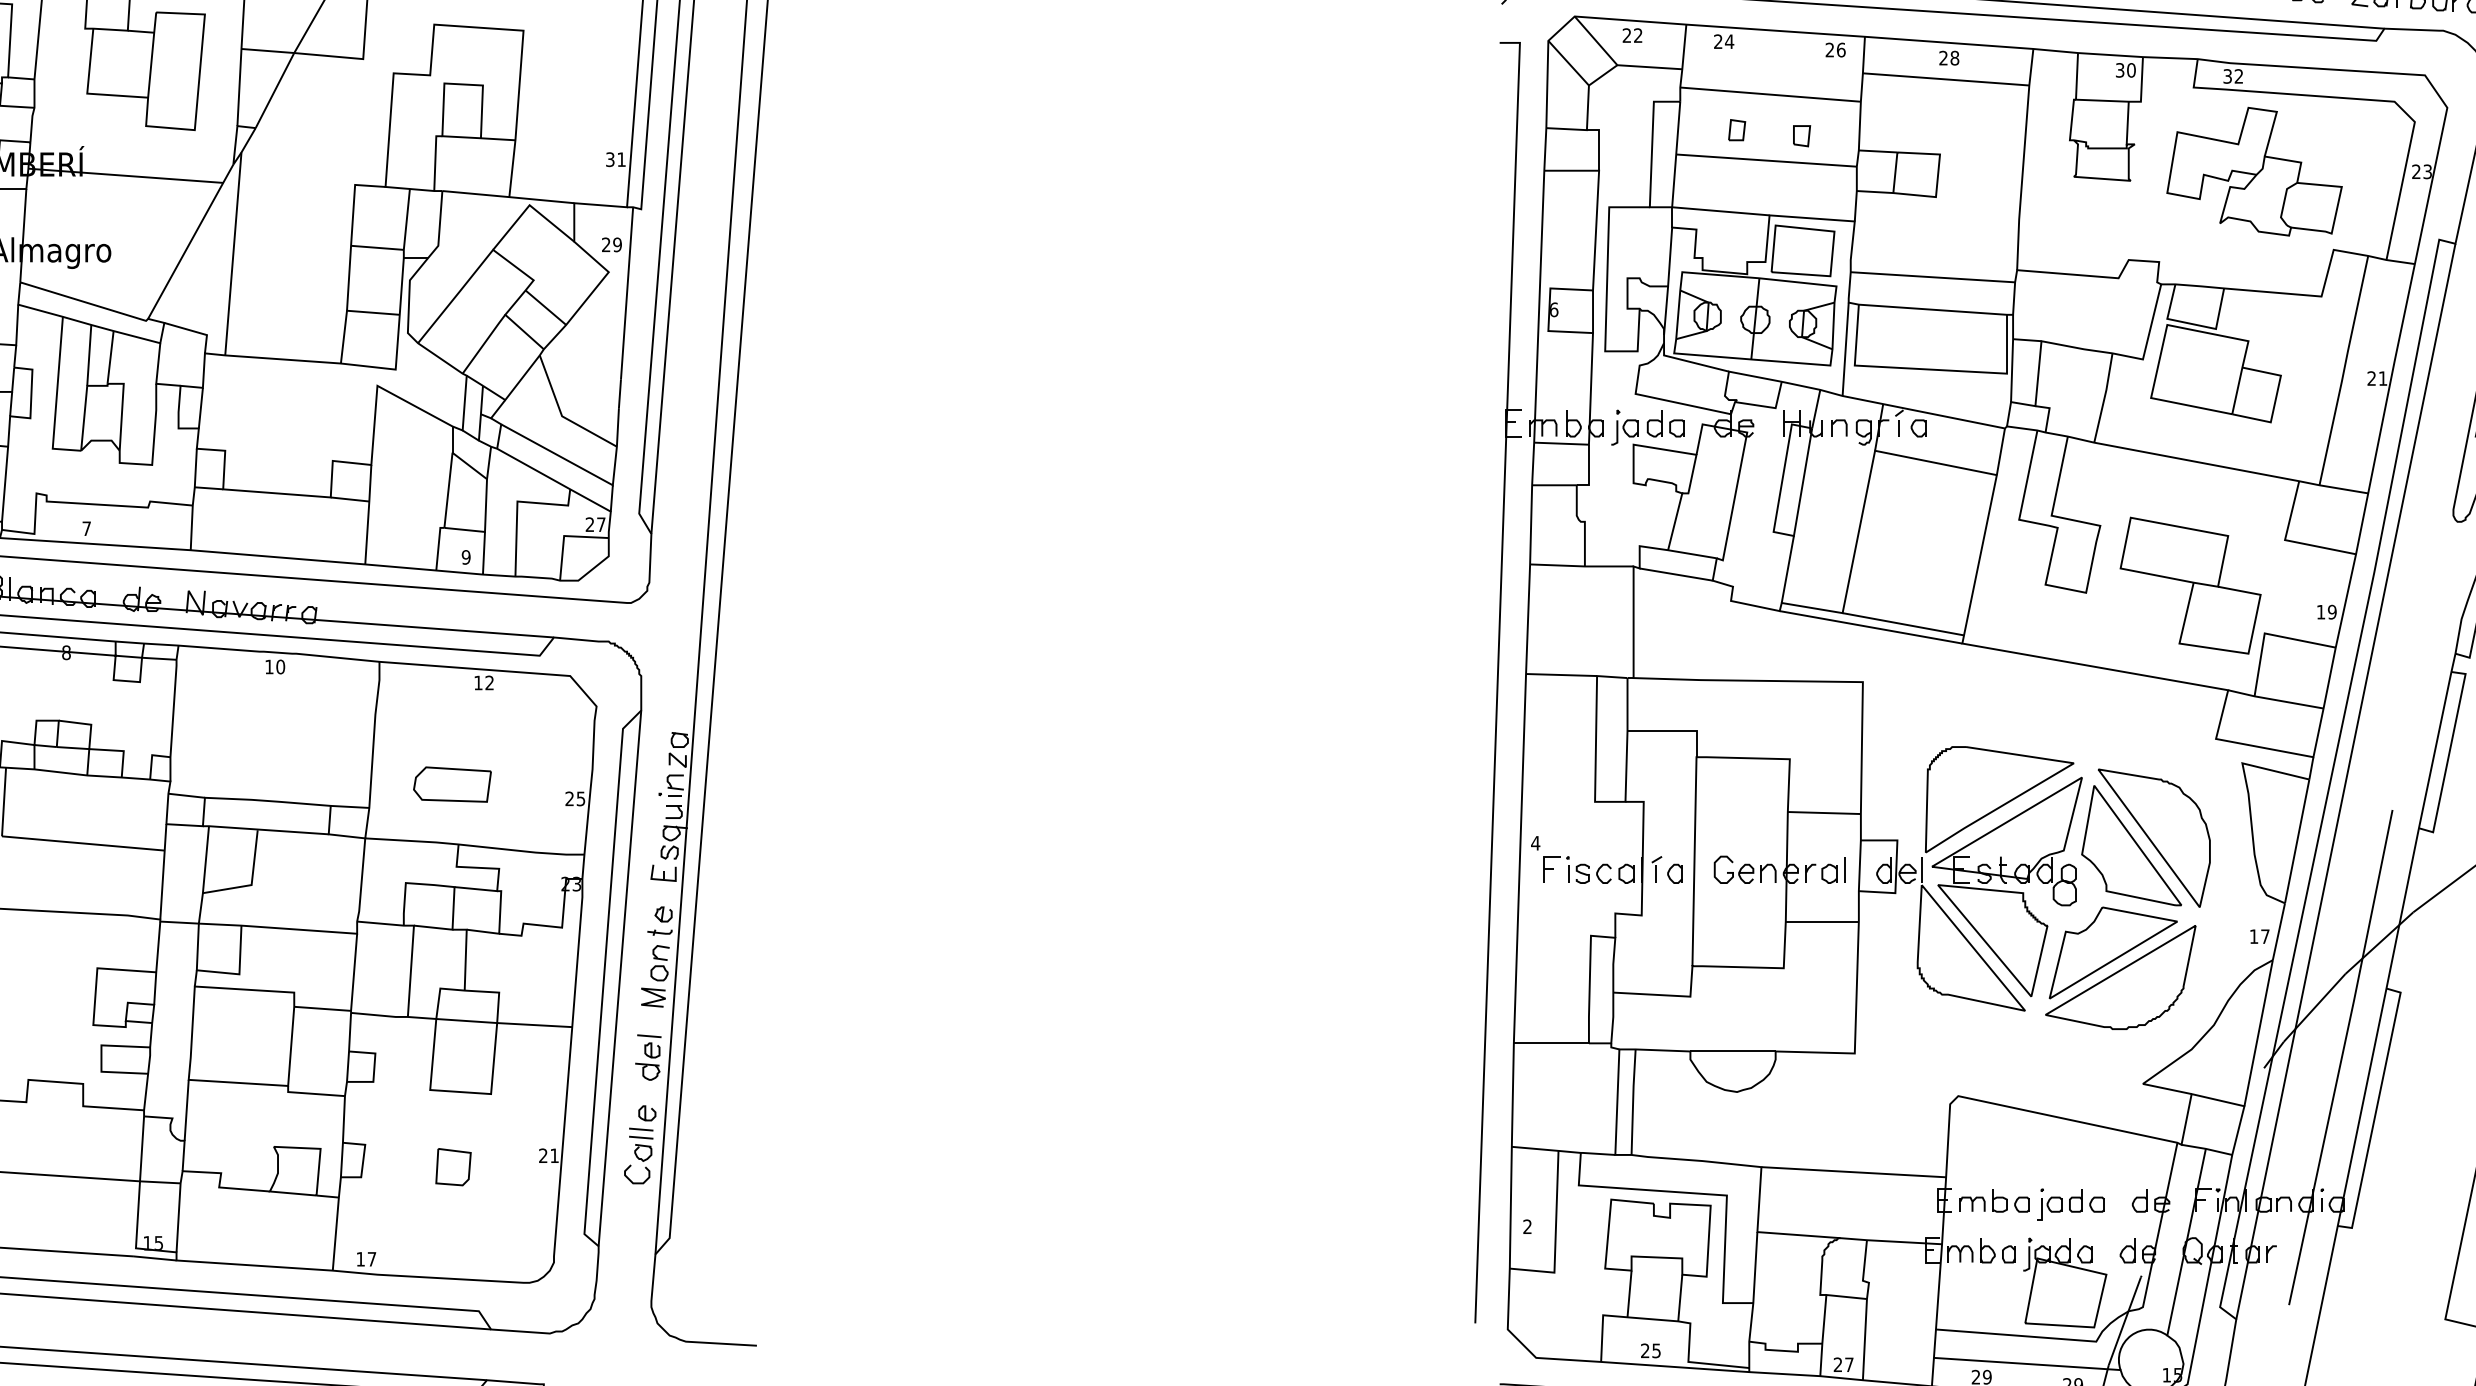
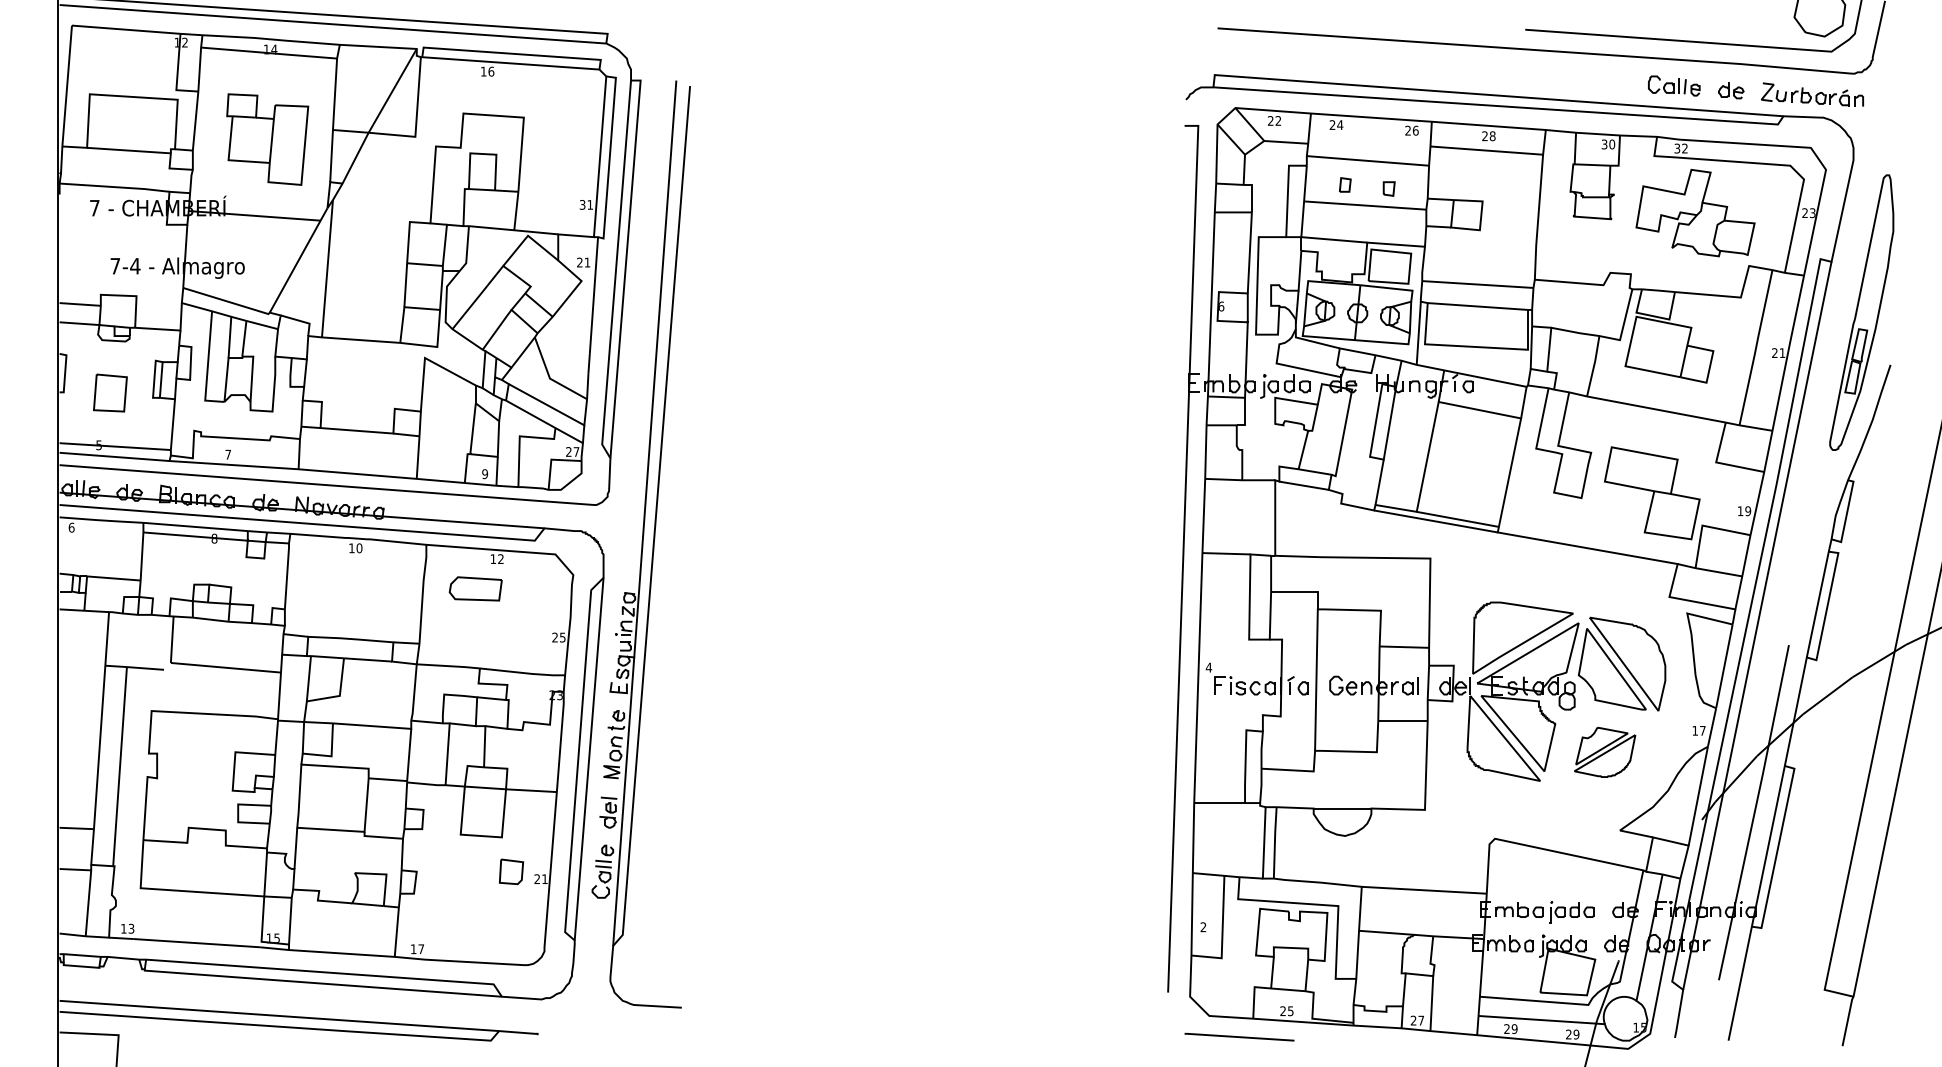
text: (617, 244) -> (587, 262), 29 -> 21
part: (452, 783) -> (475, 588), moved
part: (2120, 968) -> (1604, 752), size x0.6
part: (453, 1166) -> (511, 871), moved

